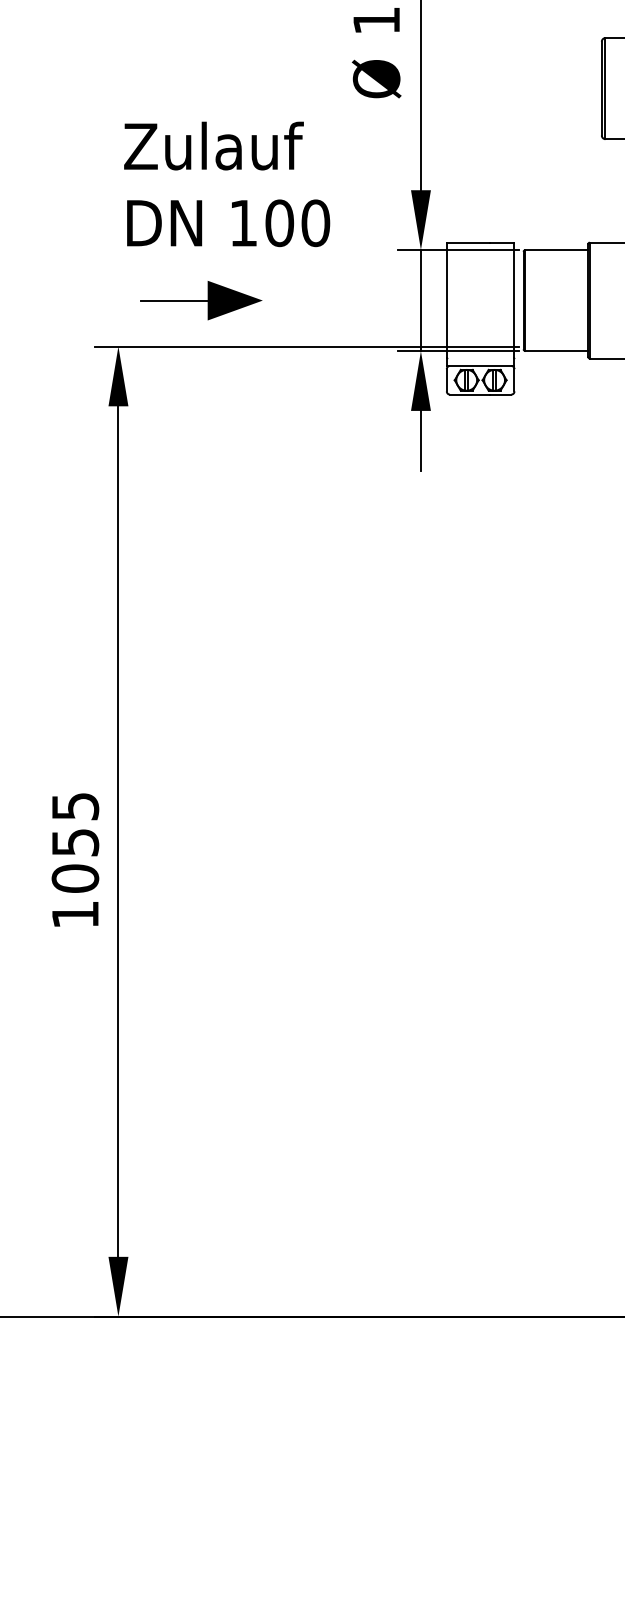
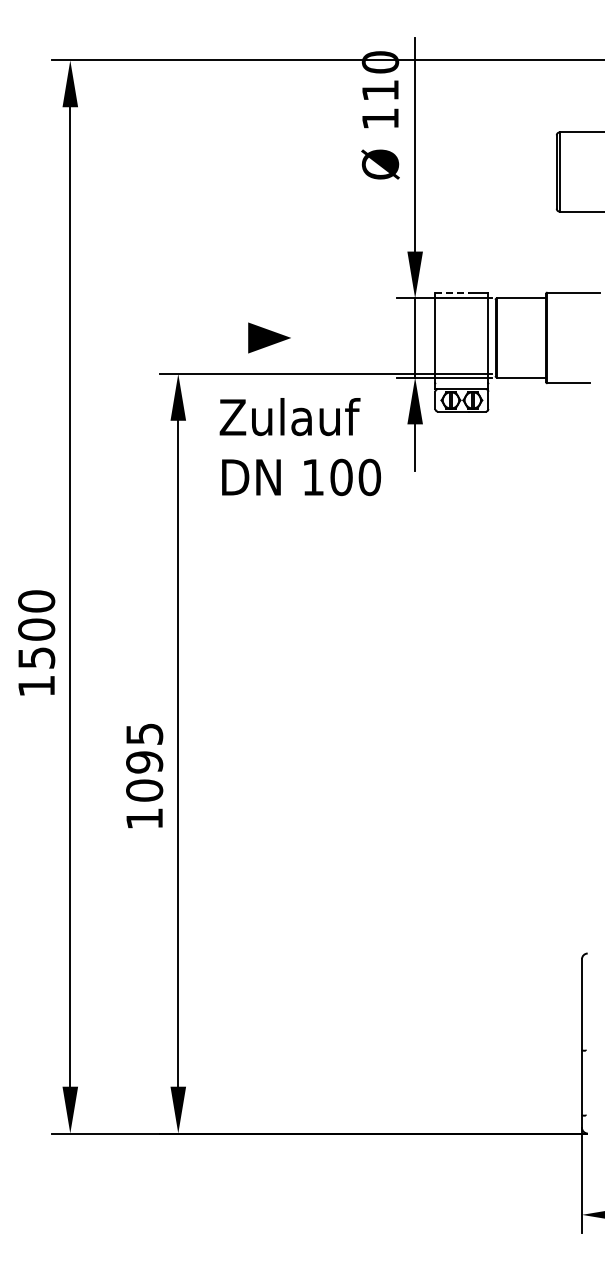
text: (225, 185) -> (299, 447), moved
line: (468, 243) -> (452, 293), solid -> dashed
line: (174, 299) -> (222, 337), removed
text: (75, 842) -> (144, 762), 1055 -> 1095

